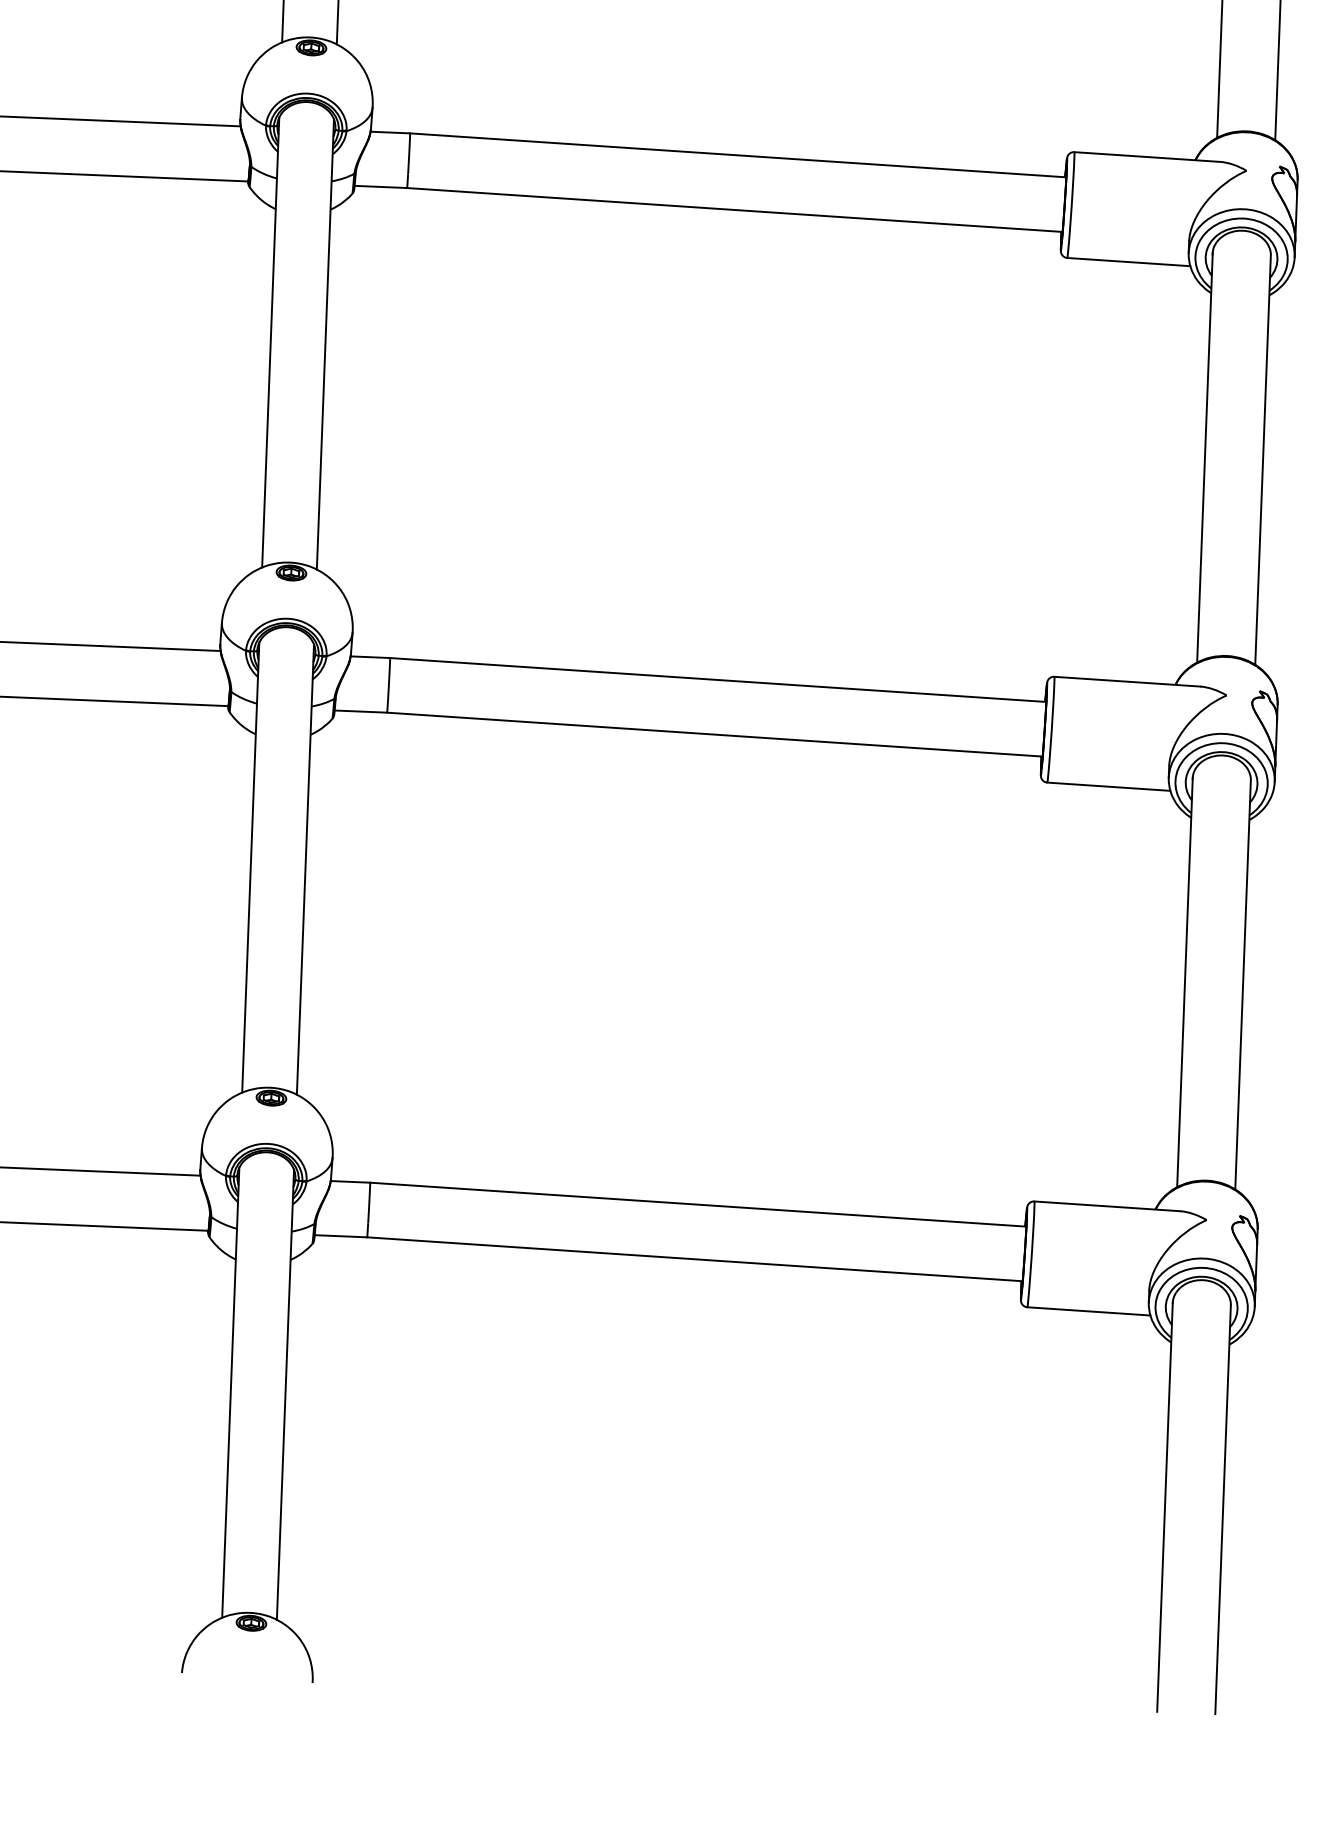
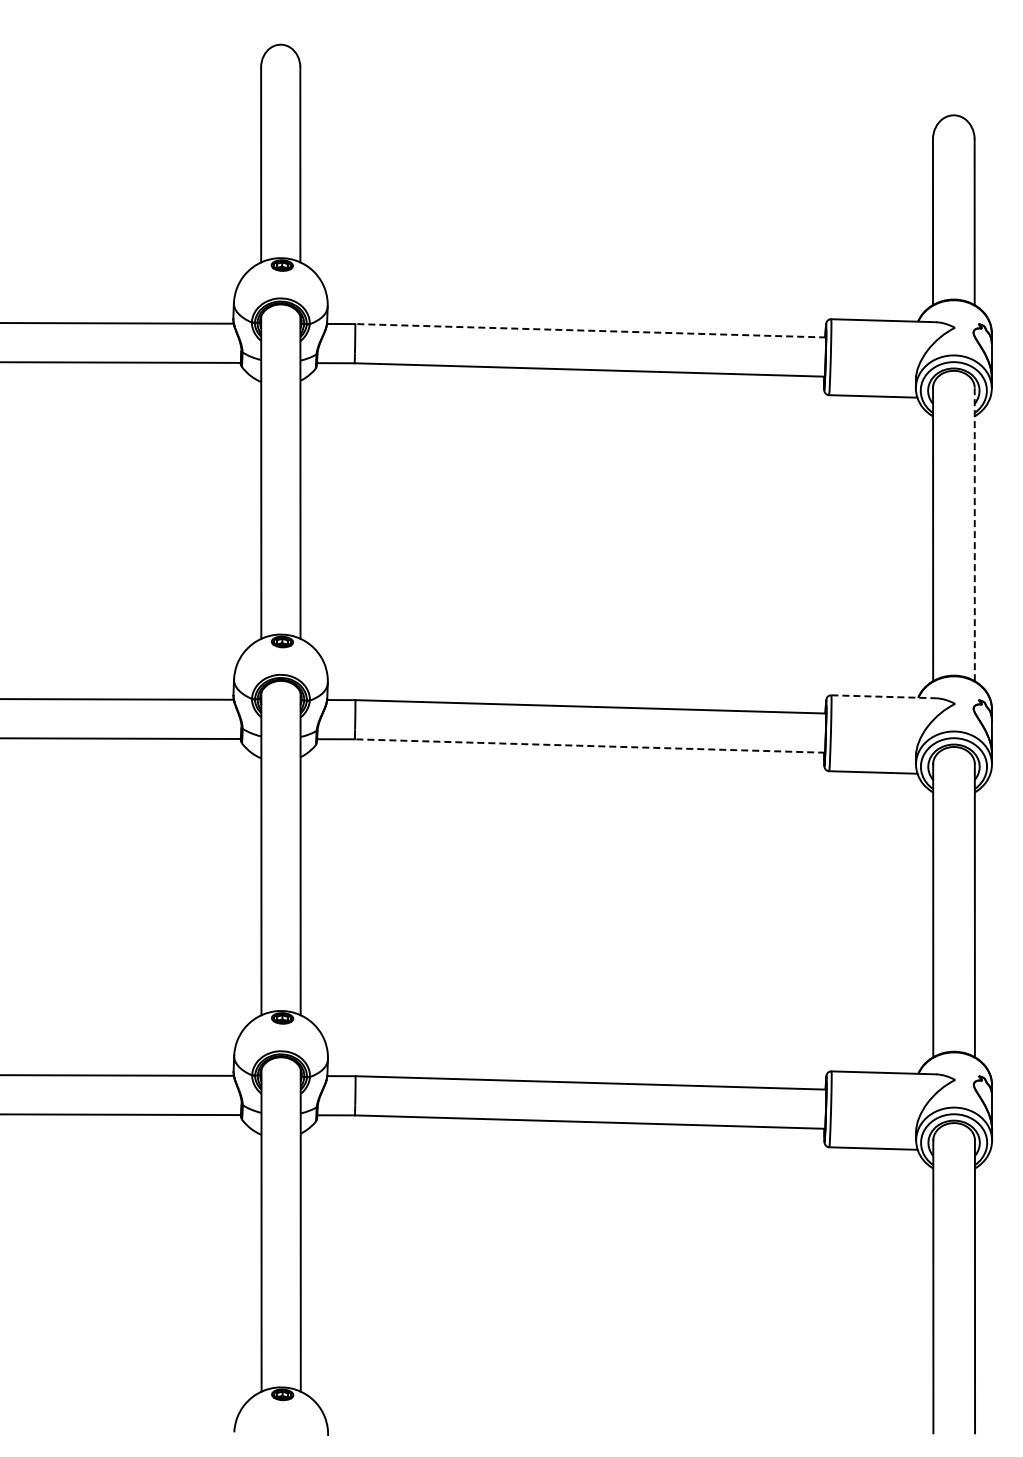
line: (737, 154) -> (590, 330), solid -> dashed
line: (1262, 460) -> (974, 534), solid -> dashed
line: (1128, 681) -> (884, 696), solid -> dashed
line: (714, 735) -> (589, 746), solid -> dashed

